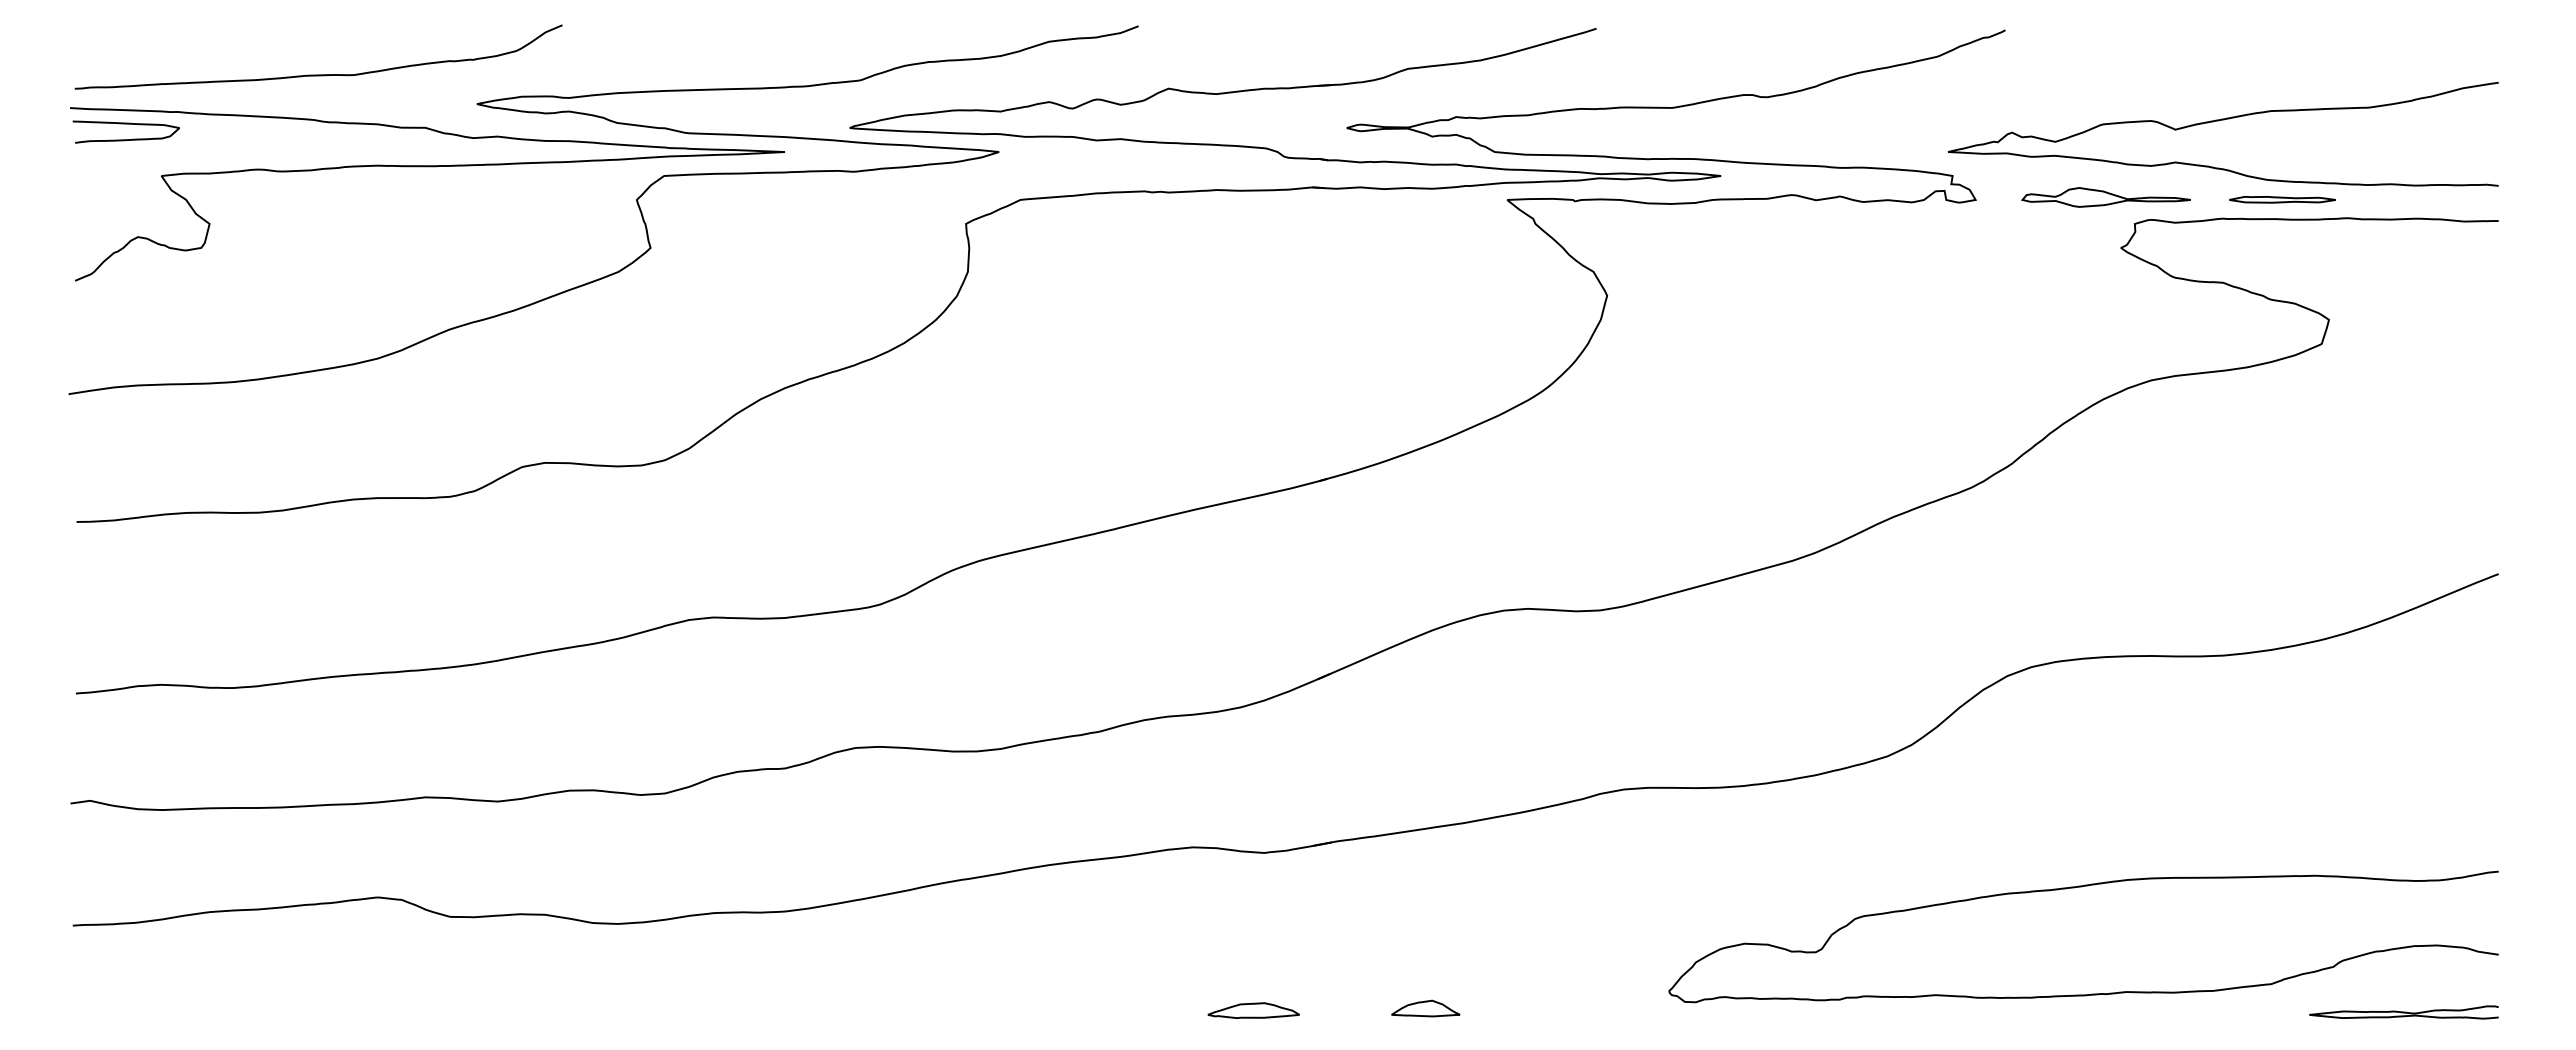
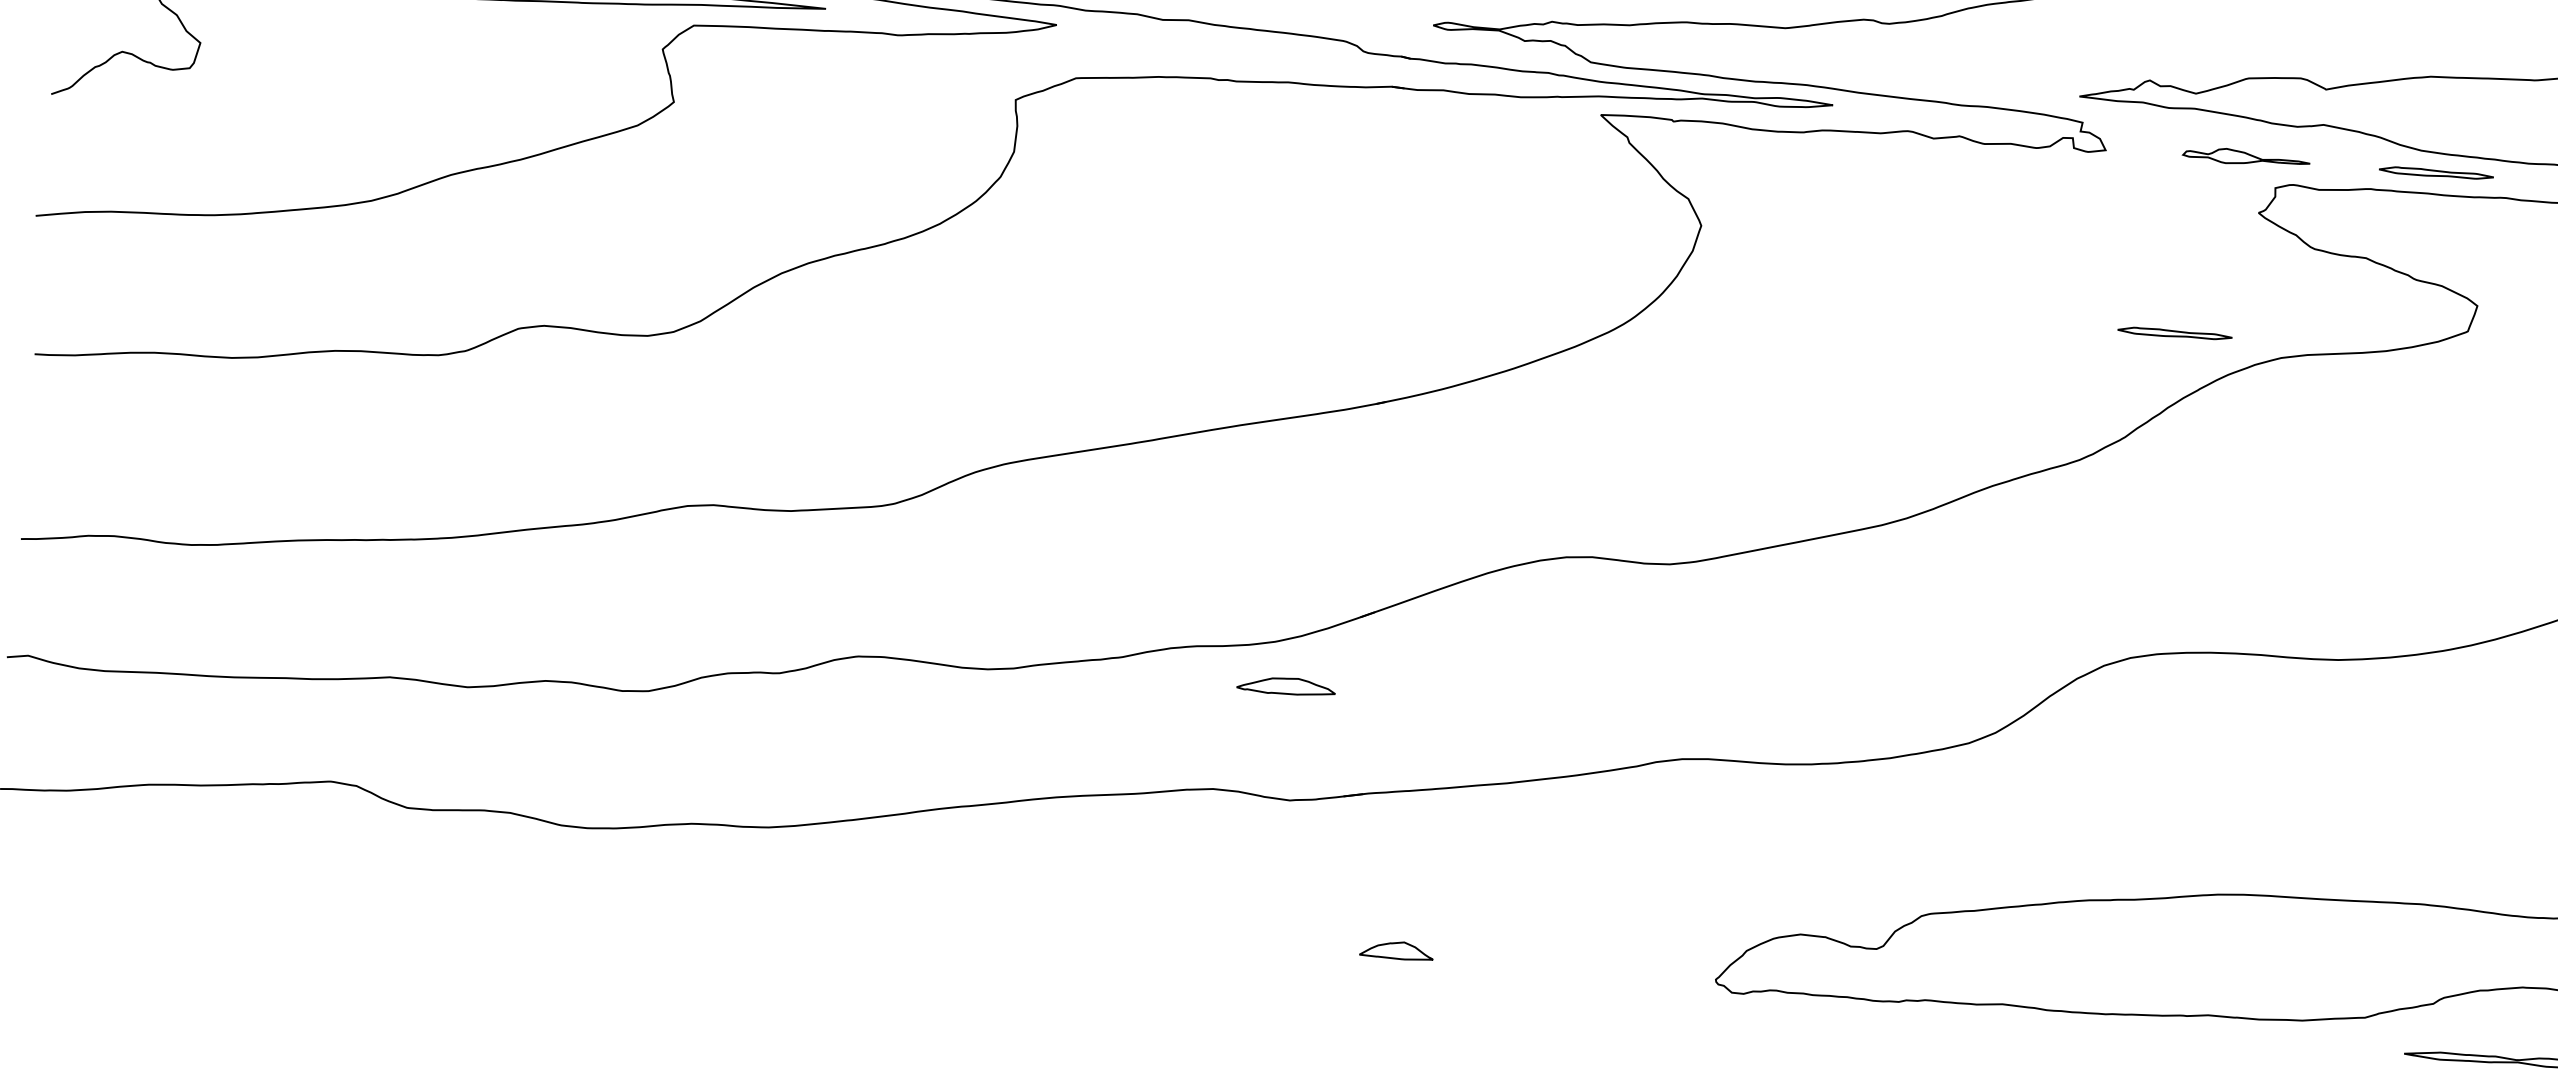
part: (2105, 197) -> (2245, 157), size x0.7
part: (2051, 364) -> (2174, 333), added
part: (1425, 1008) -> (1396, 950), moved
part: (1253, 1010) -> (1286, 685), moved

